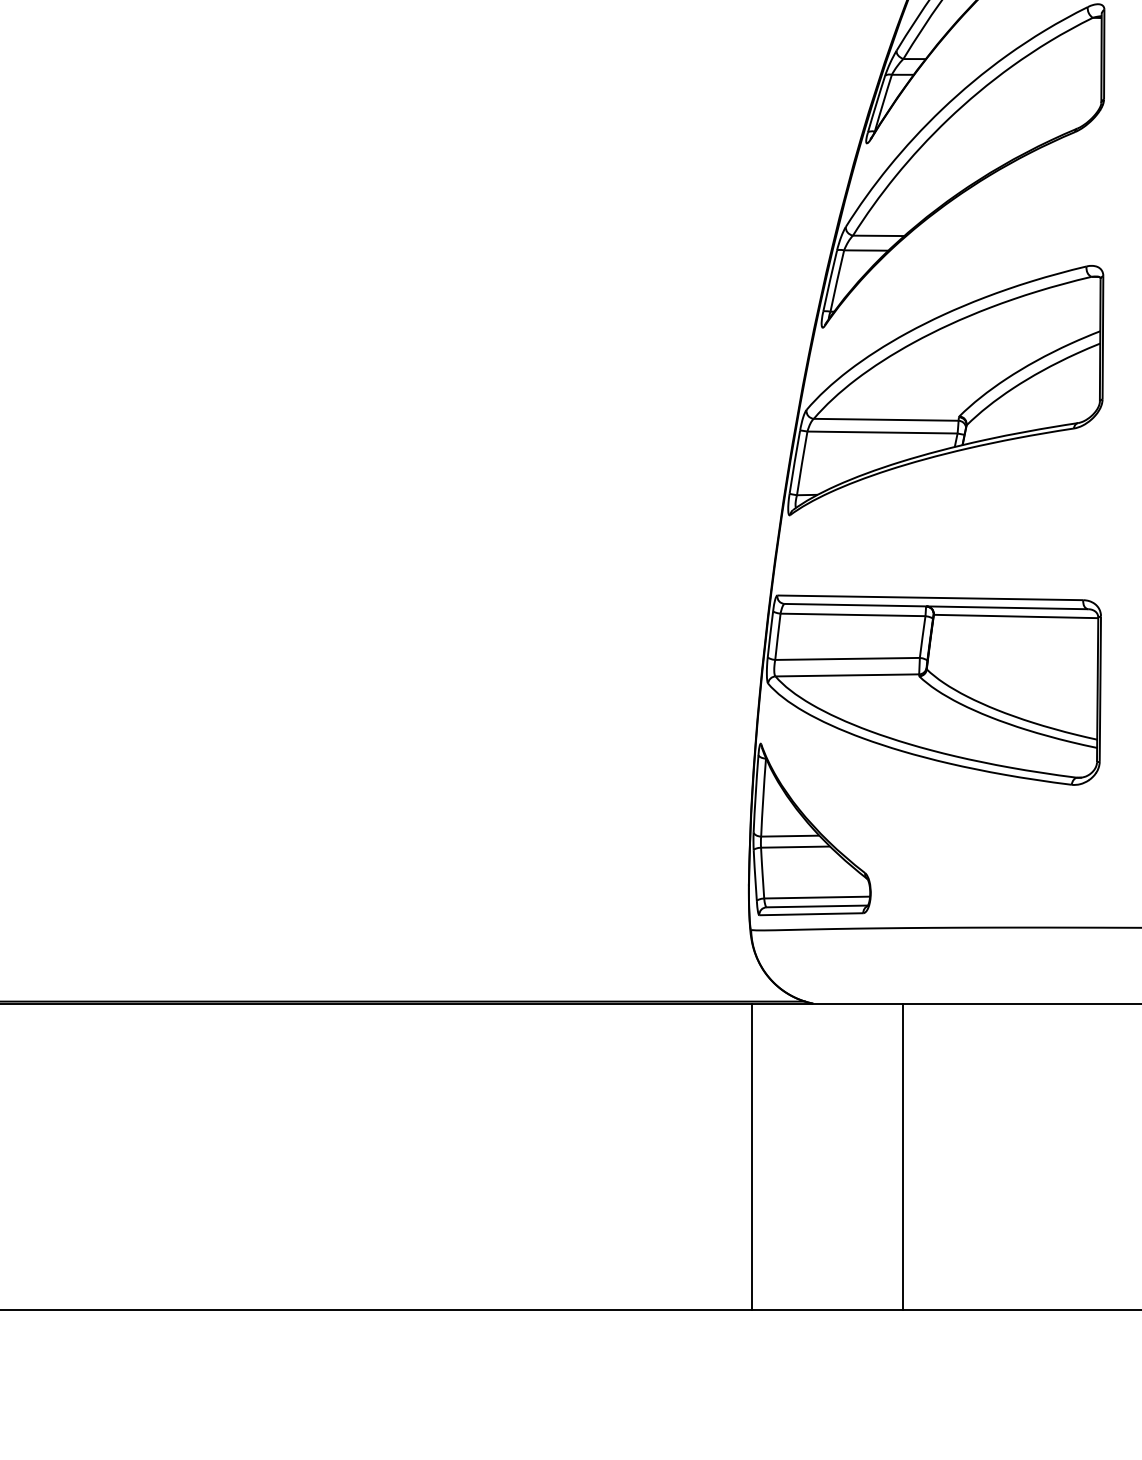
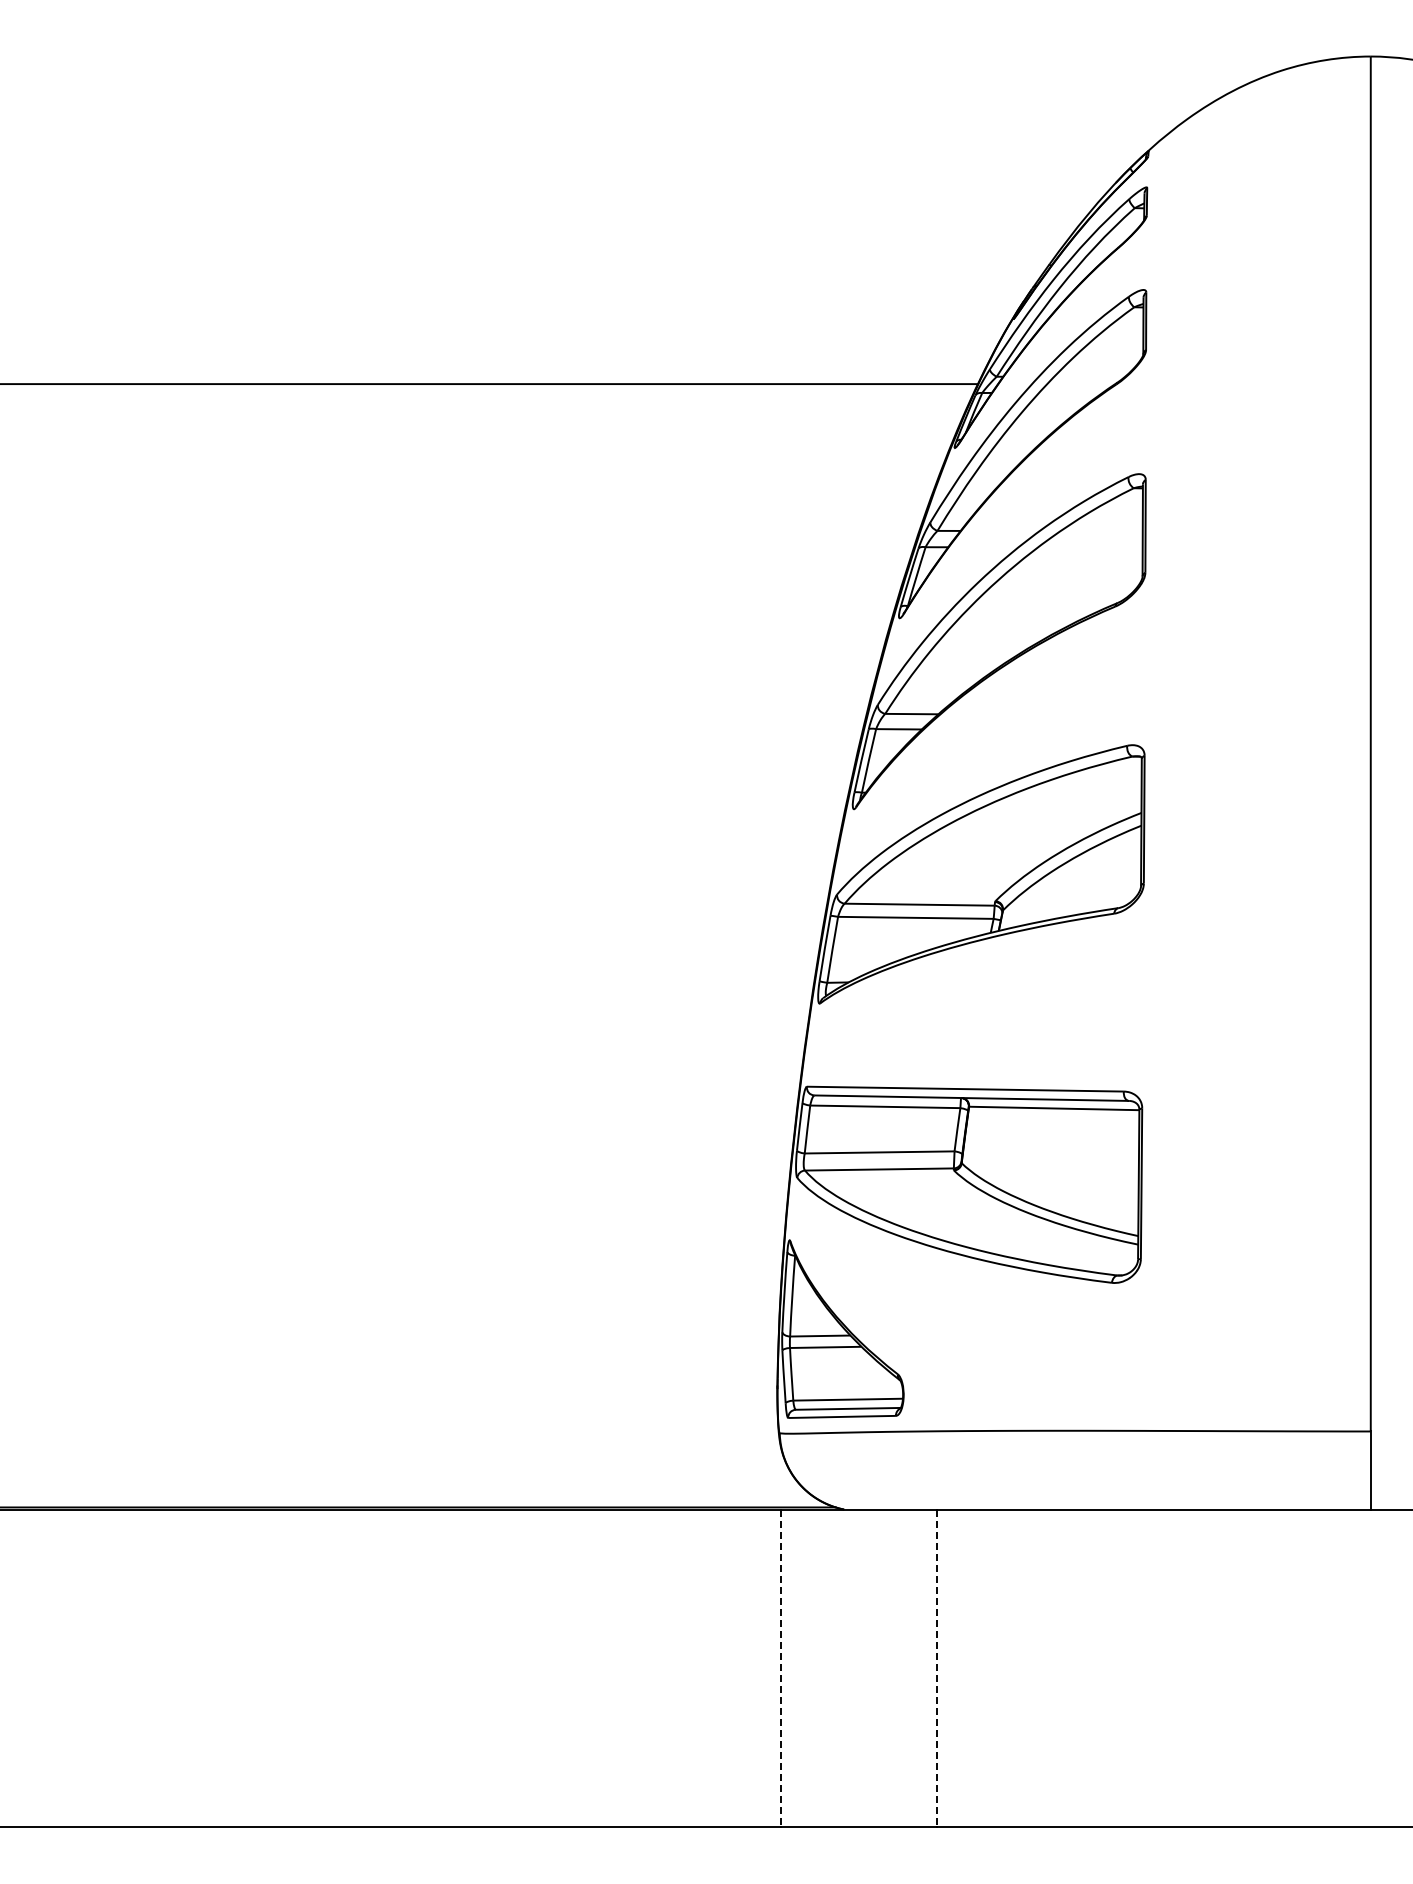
line: (752, 1157) -> (781, 1668), solid -> dashed
line: (902, 1157) -> (936, 1668), solid -> dashed

